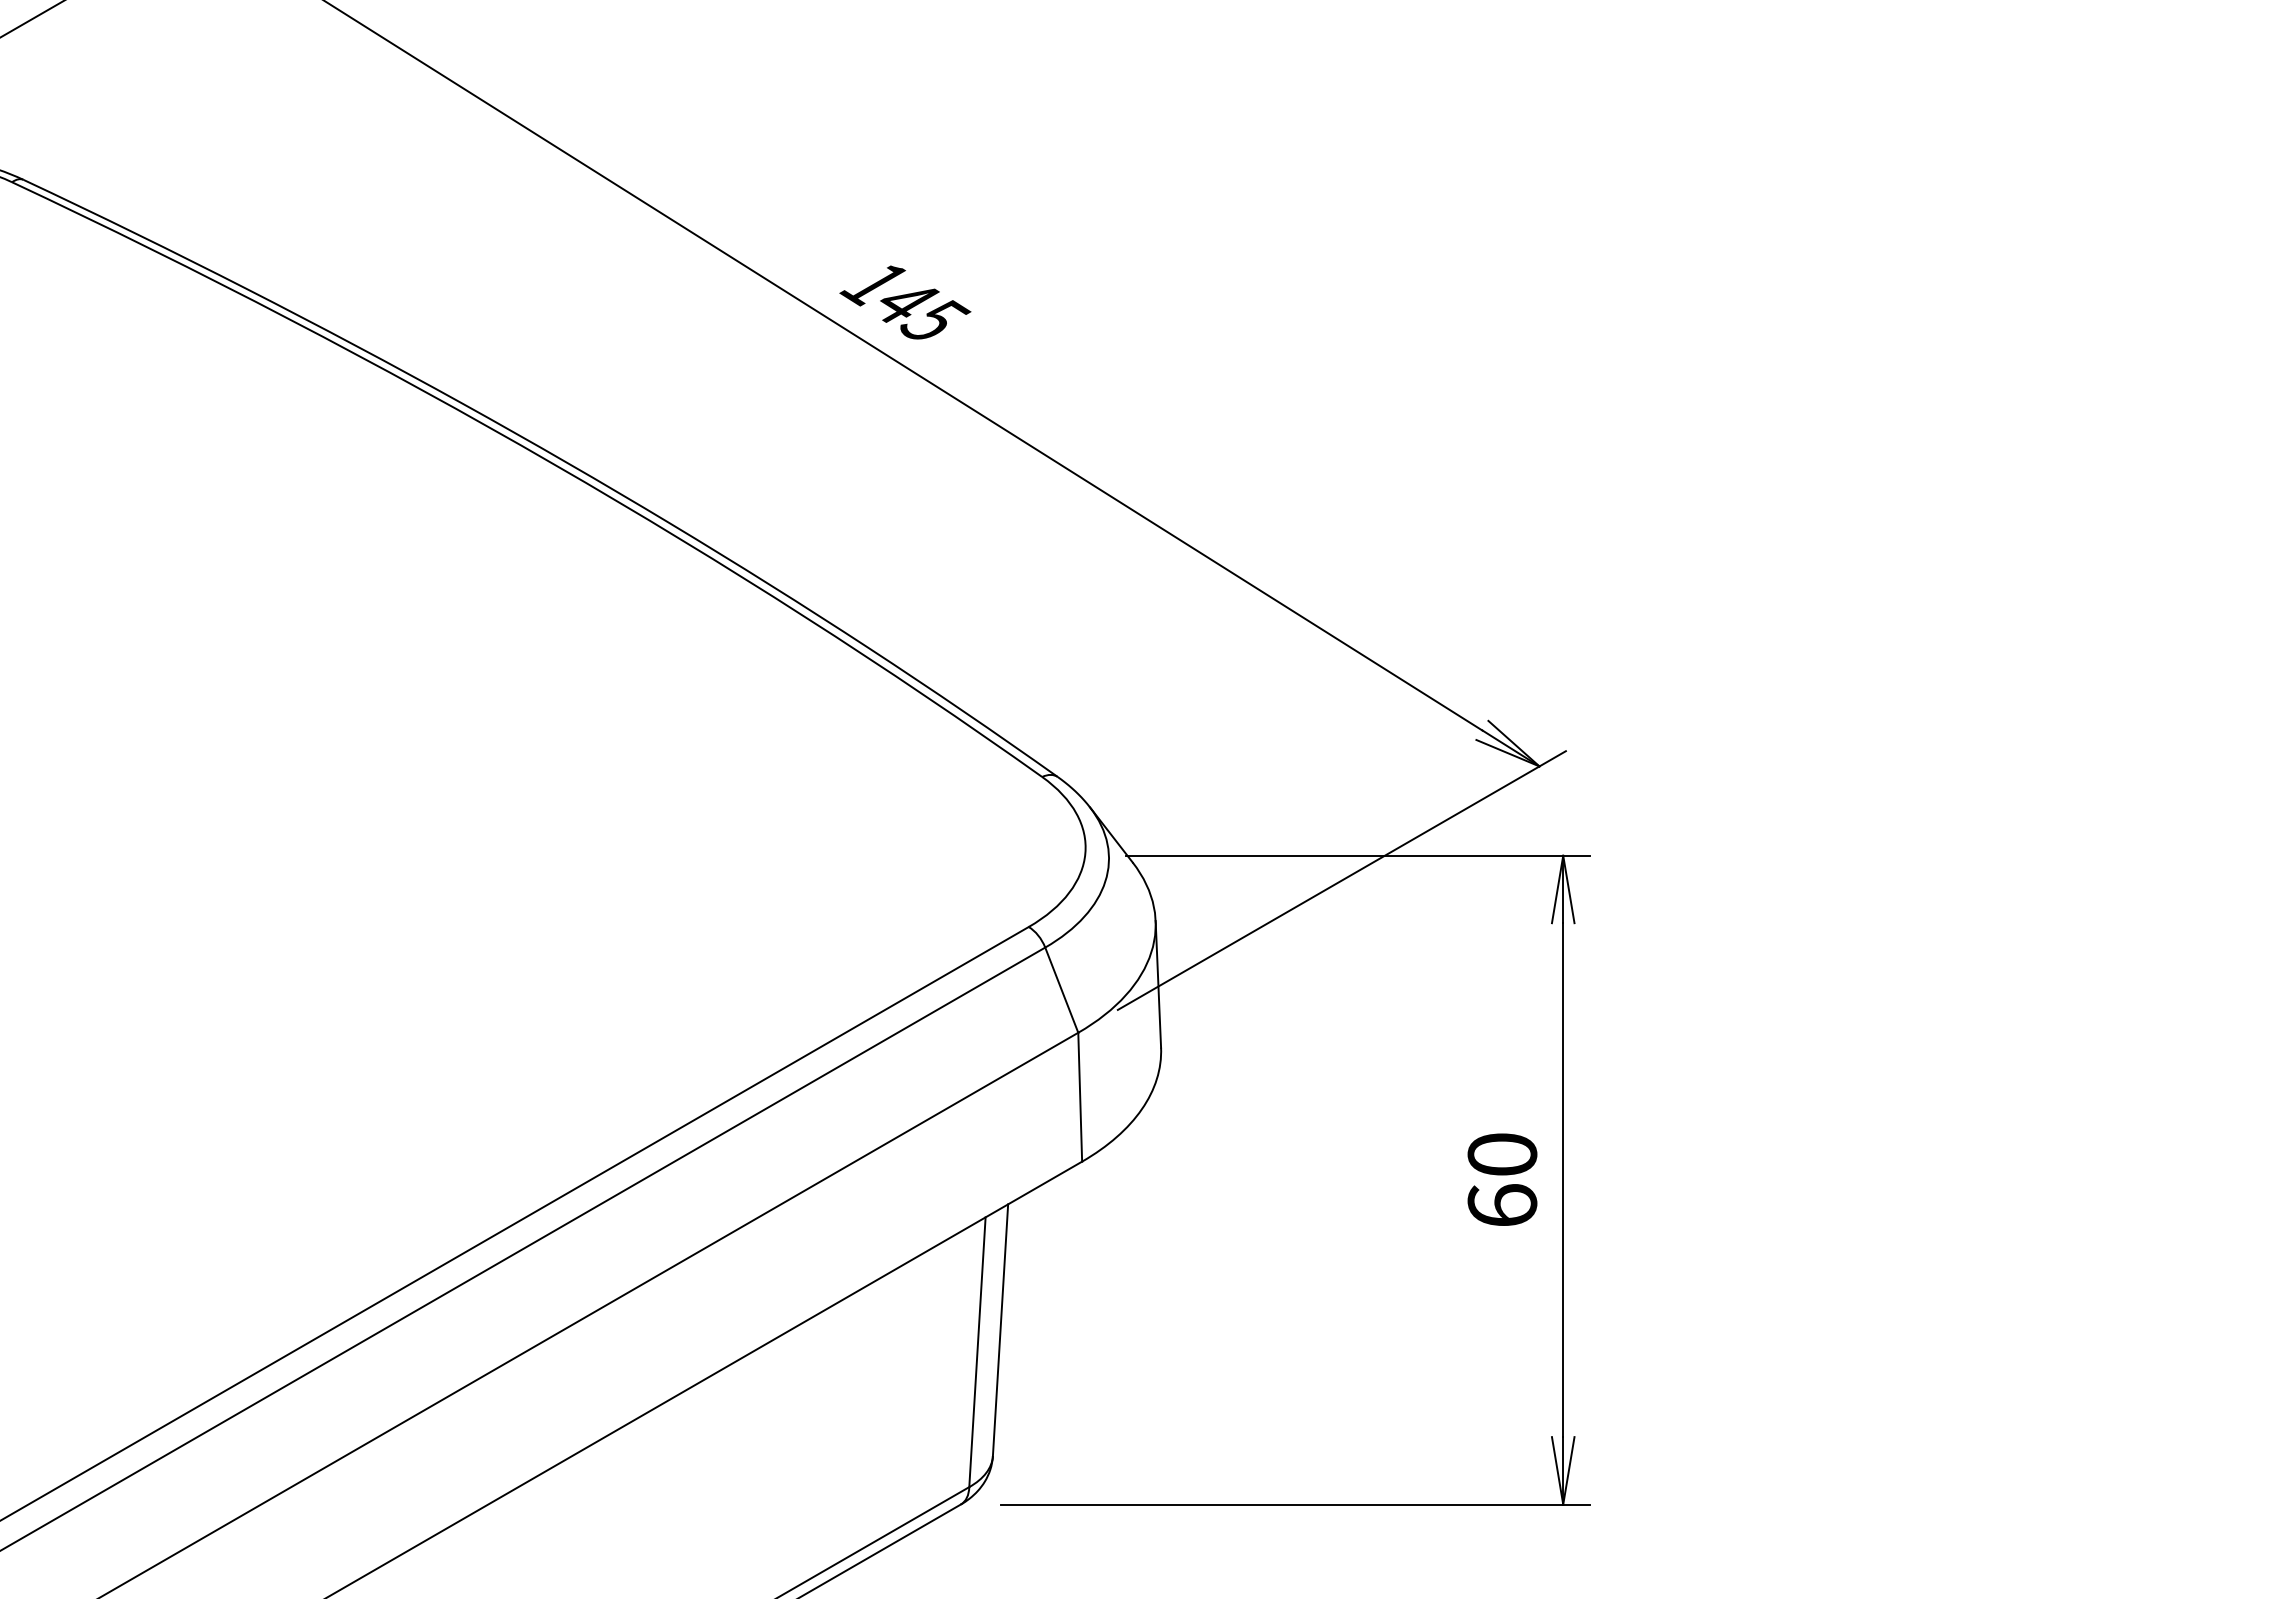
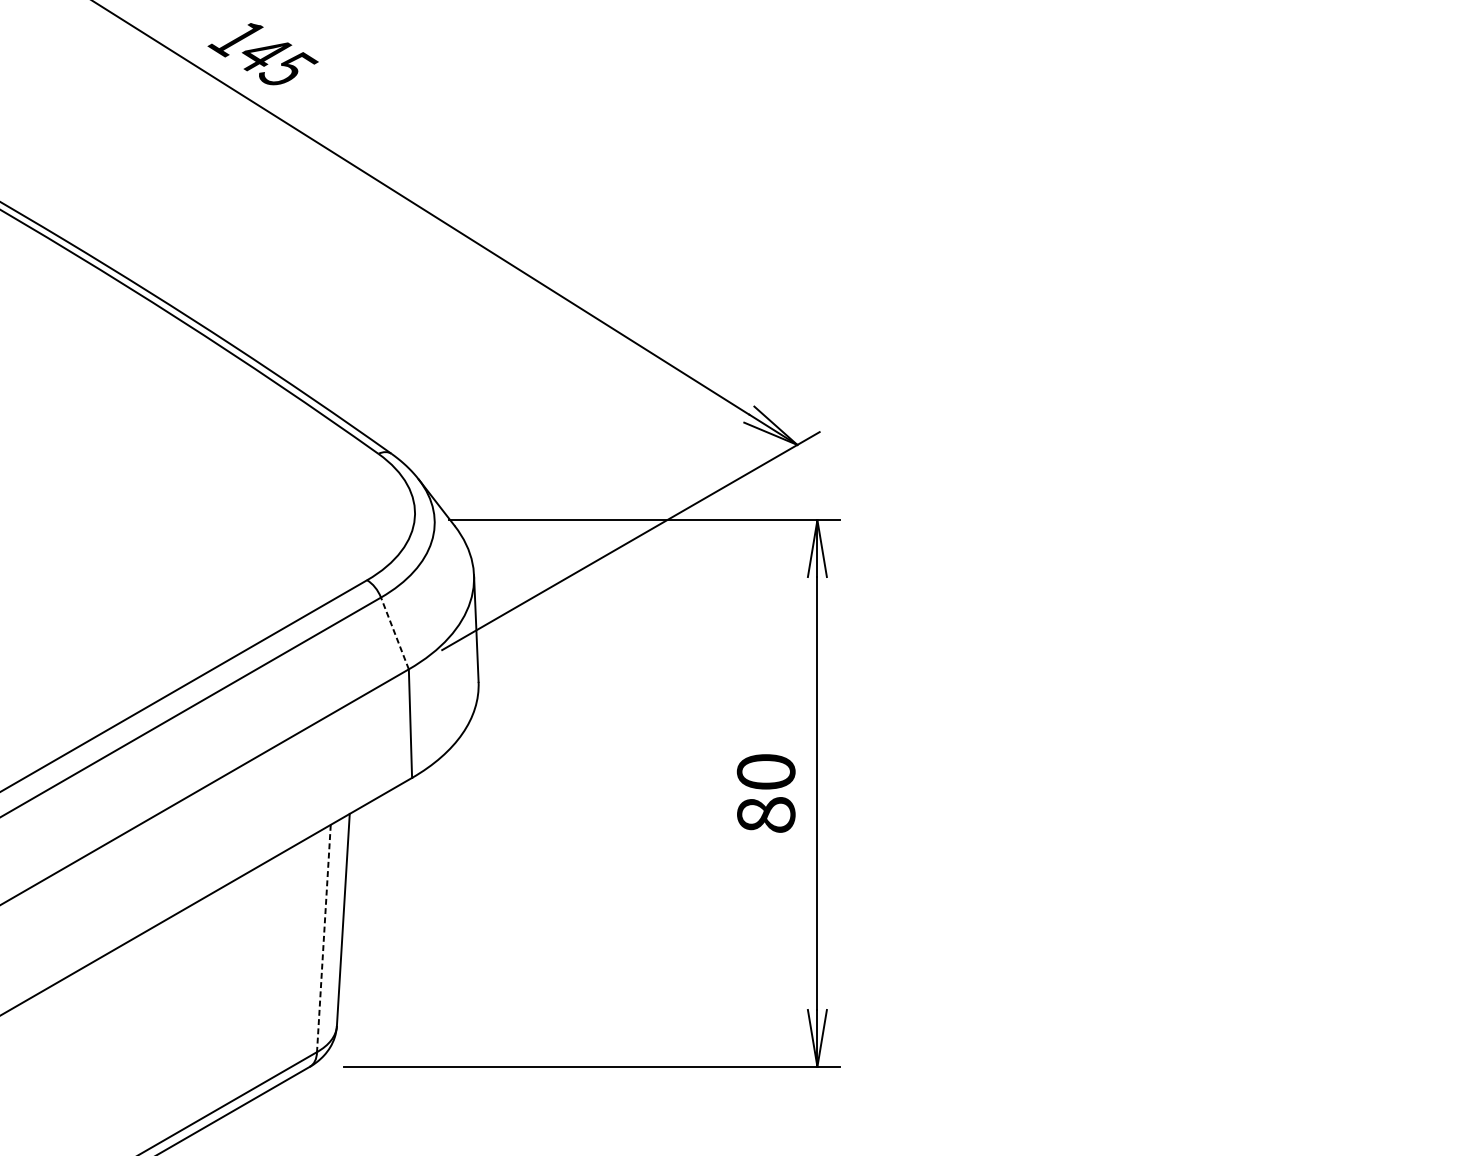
line: (1061, 990) -> (394, 633), solid -> dashed
text: (1502, 1205) -> (766, 814), 60 -> 80
line: (977, 1352) -> (323, 938), solid -> dashed

